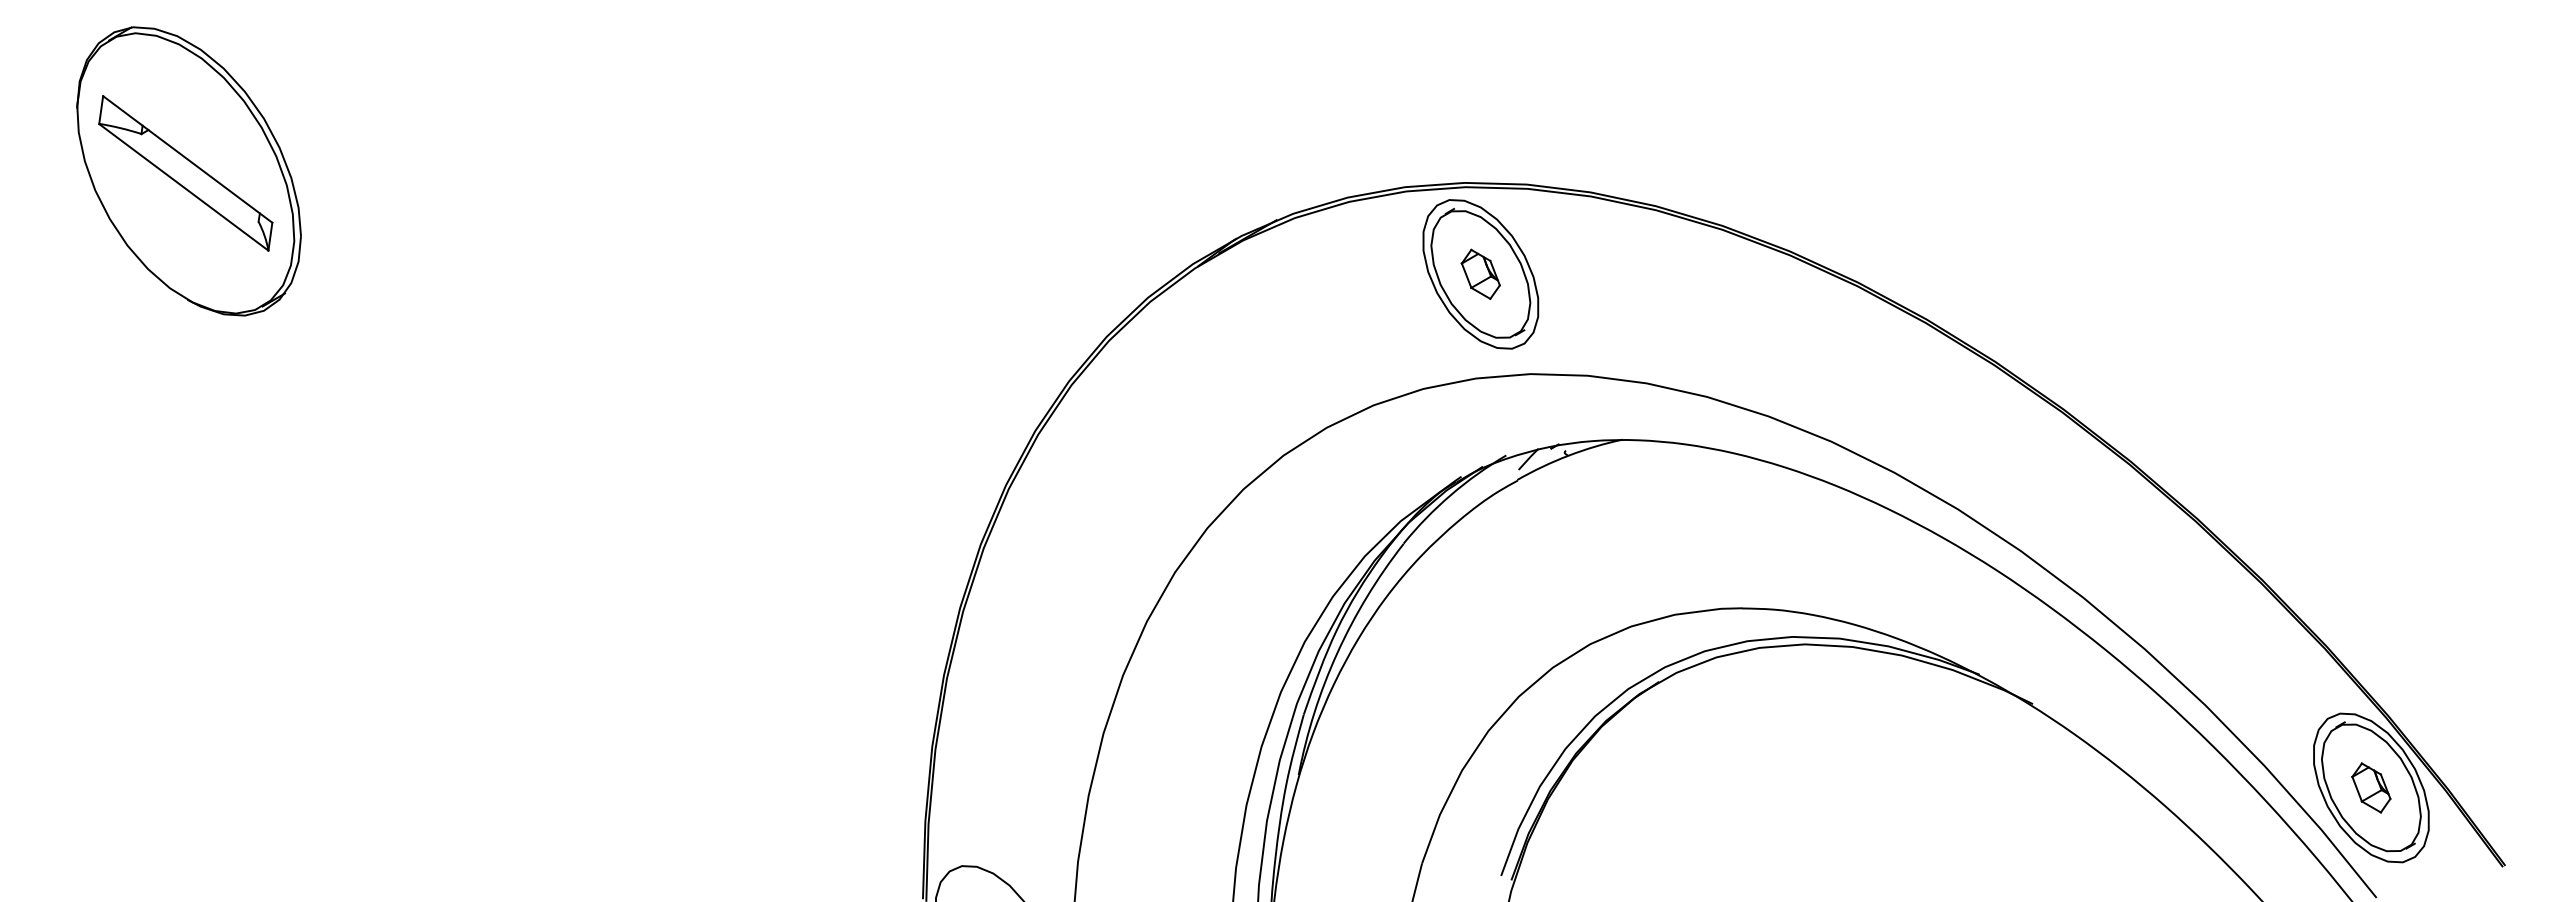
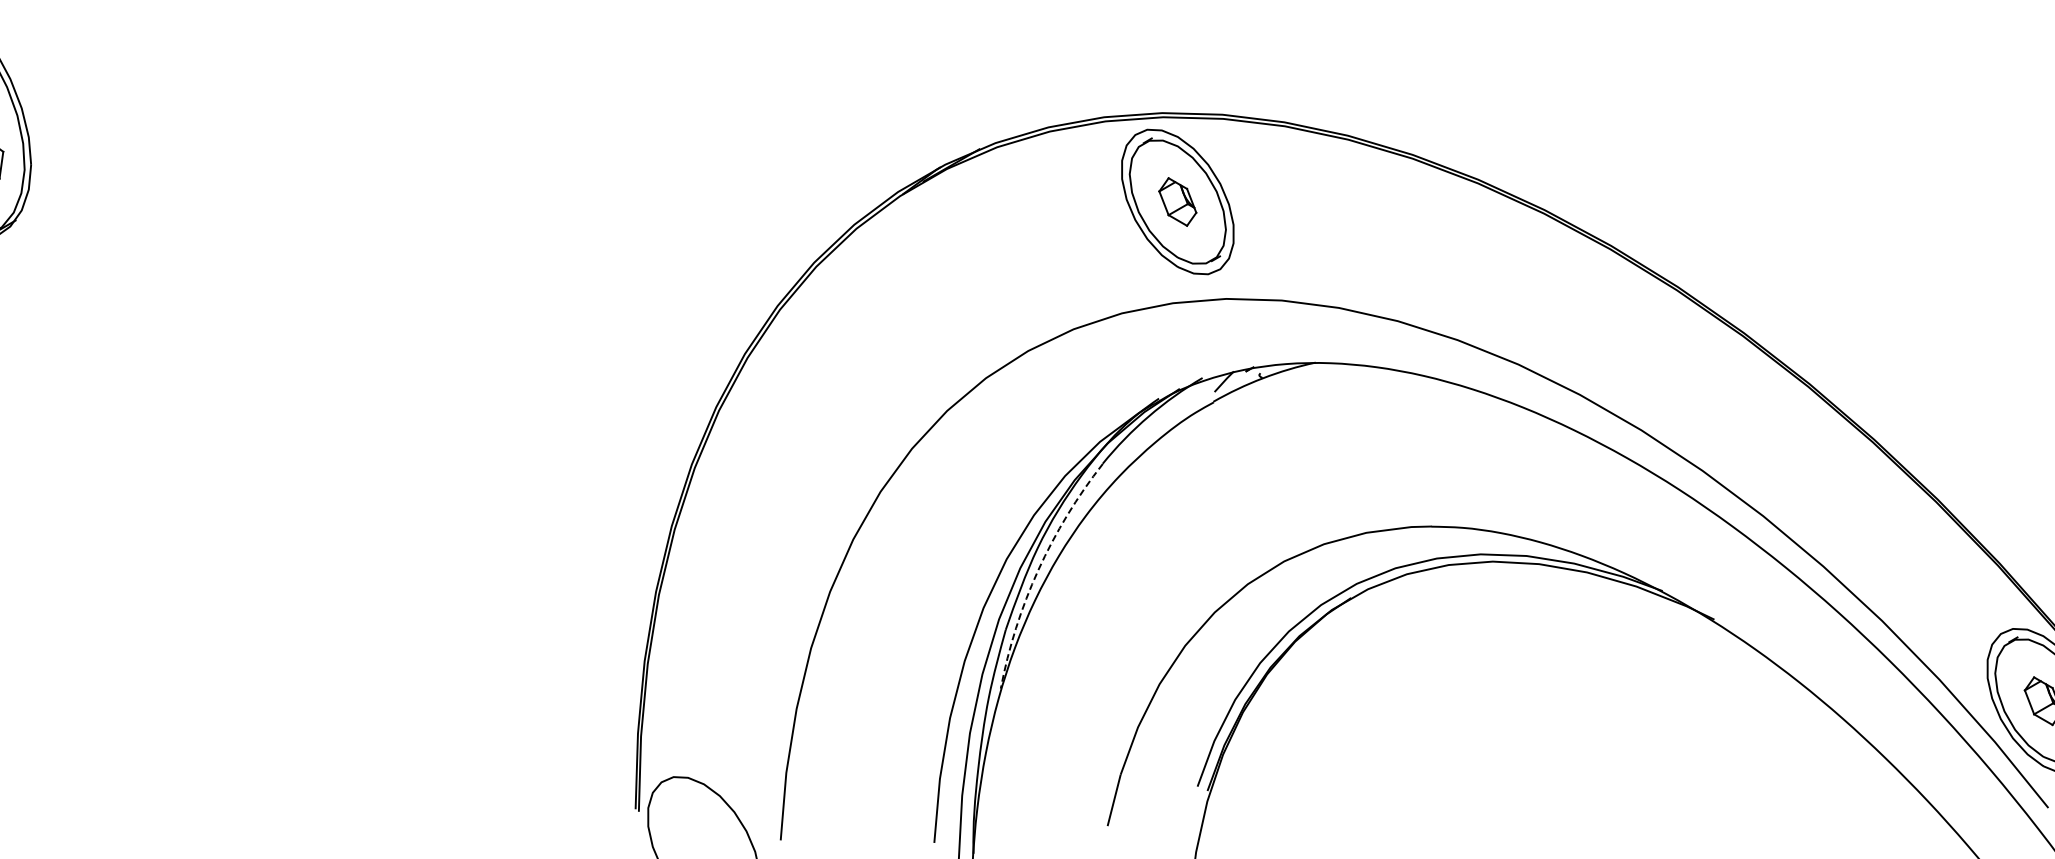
arc: (1337, 653) -> (1038, 570), solid -> dashed

